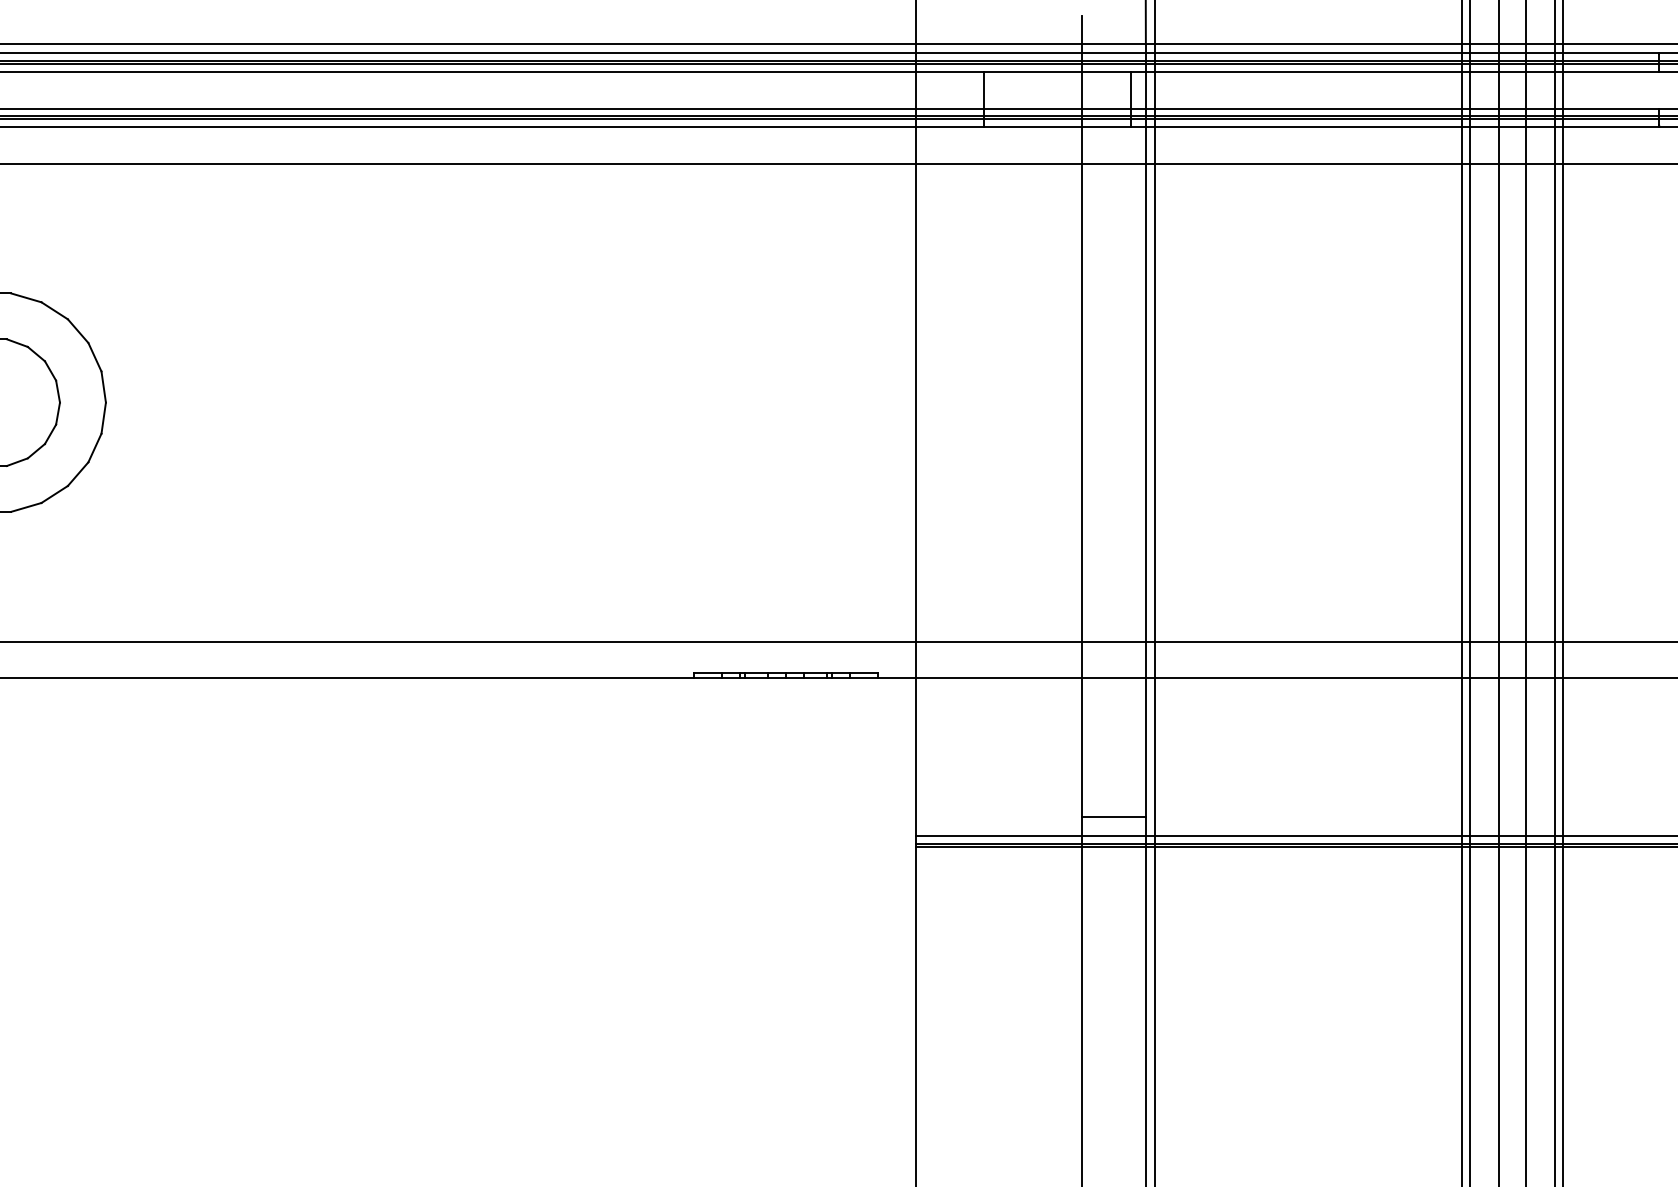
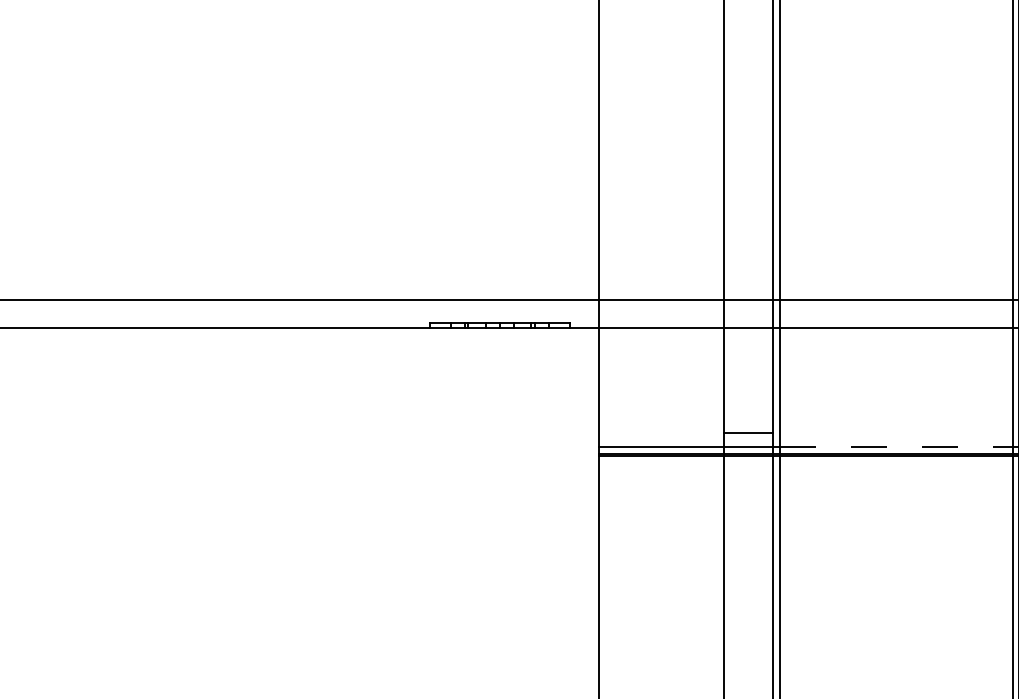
line: (1308, 835) -> (896, 447), solid -> dashed

